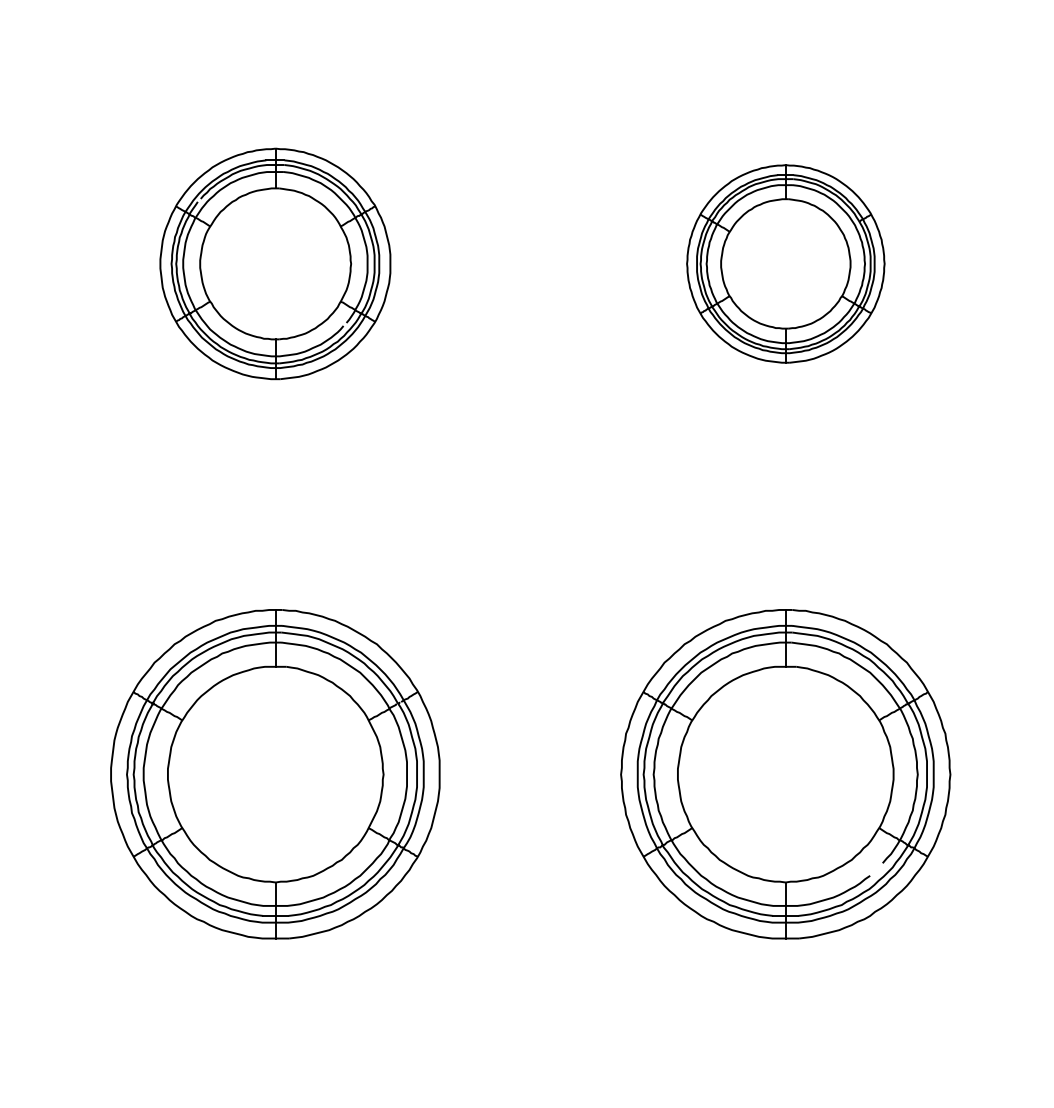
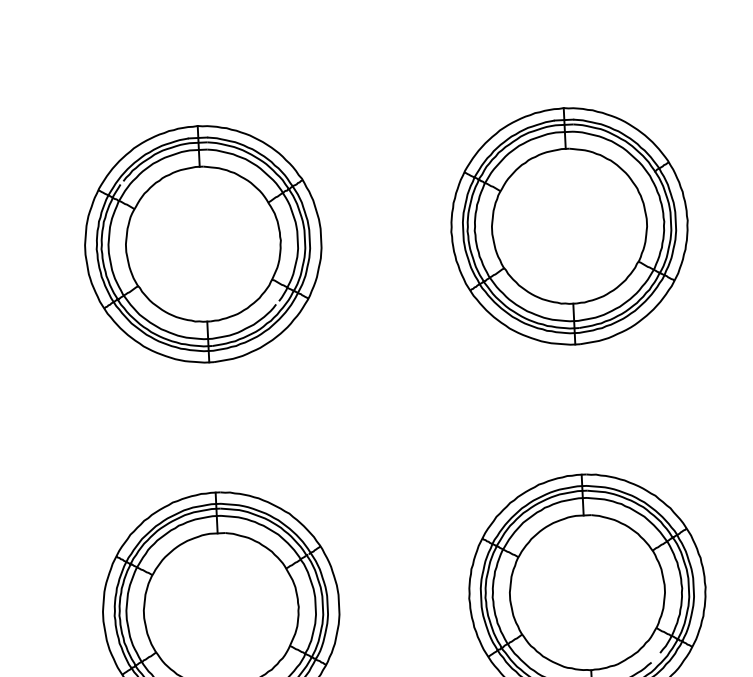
part: (275, 263) -> (203, 243), size x1.43
part: (785, 263) -> (569, 226), size x1.67

